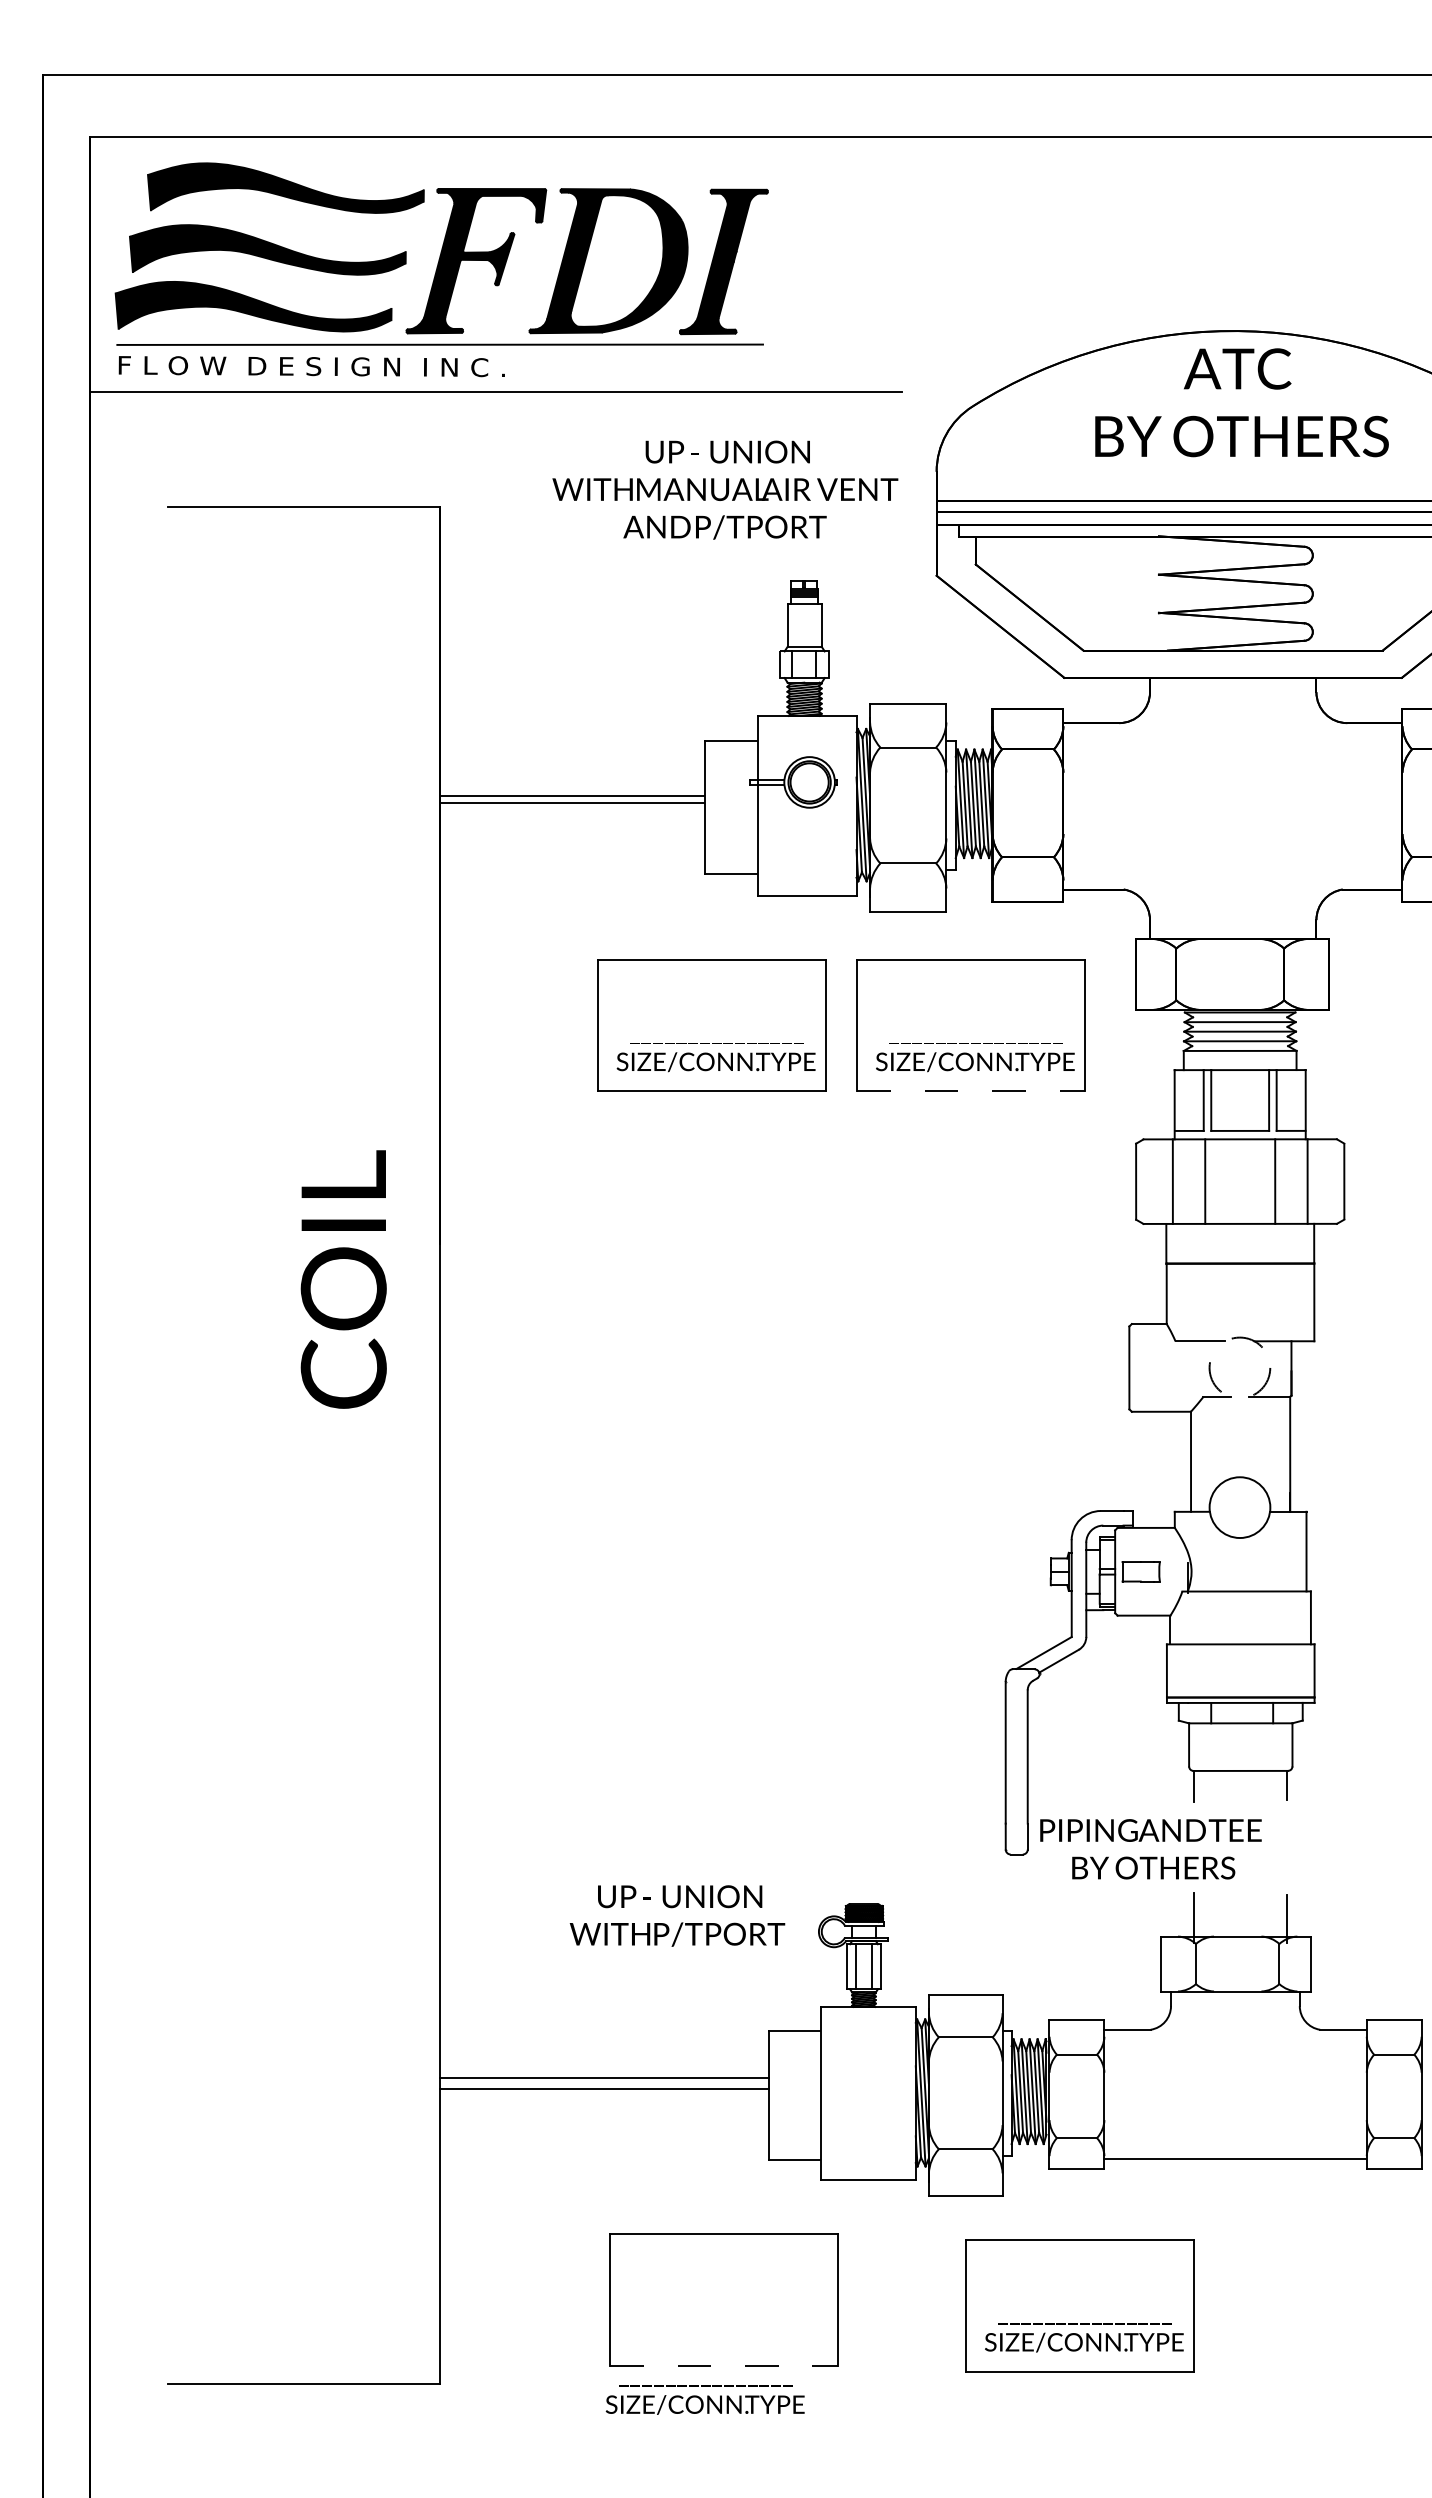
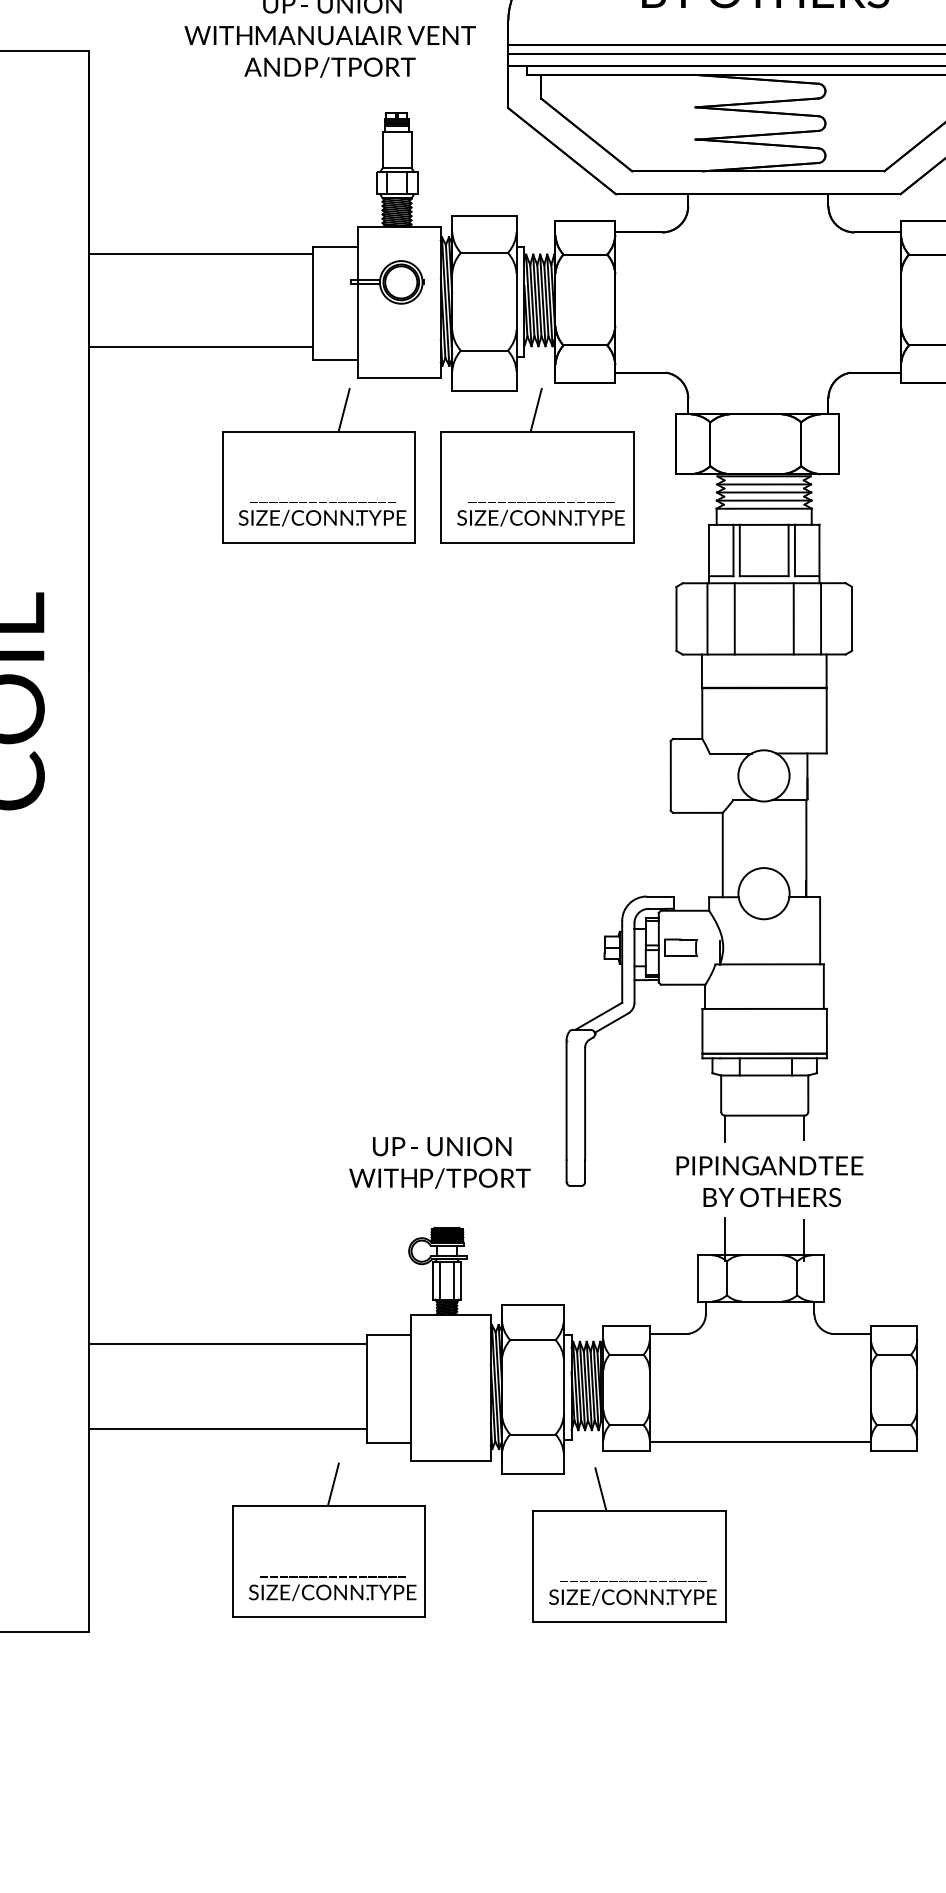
line: (571, 795) -> (200, 253), moved
line: (571, 802) -> (200, 346), moved
line: (741, 933) -> (343, 409), added
line: (969, 933) -> (536, 409), added
line: (971, 1091) -> (537, 542), dashed -> solid
circle: (1239, 1367) -> (763, 775), dashed -> solid
text: (1150, 1849) -> (769, 1181), moved
text: (677, 1915) -> (439, 1162), moved
line: (604, 2078) -> (228, 1428), moved
line: (604, 2089) -> (228, 1344), moved
line: (728, 2208) -> (332, 1484), added
line: (1045, 2214) -> (600, 1489), added
line: (724, 2365) -> (329, 1616), dashed -> solid
text: (704, 2399) -> (332, 1588), moved

